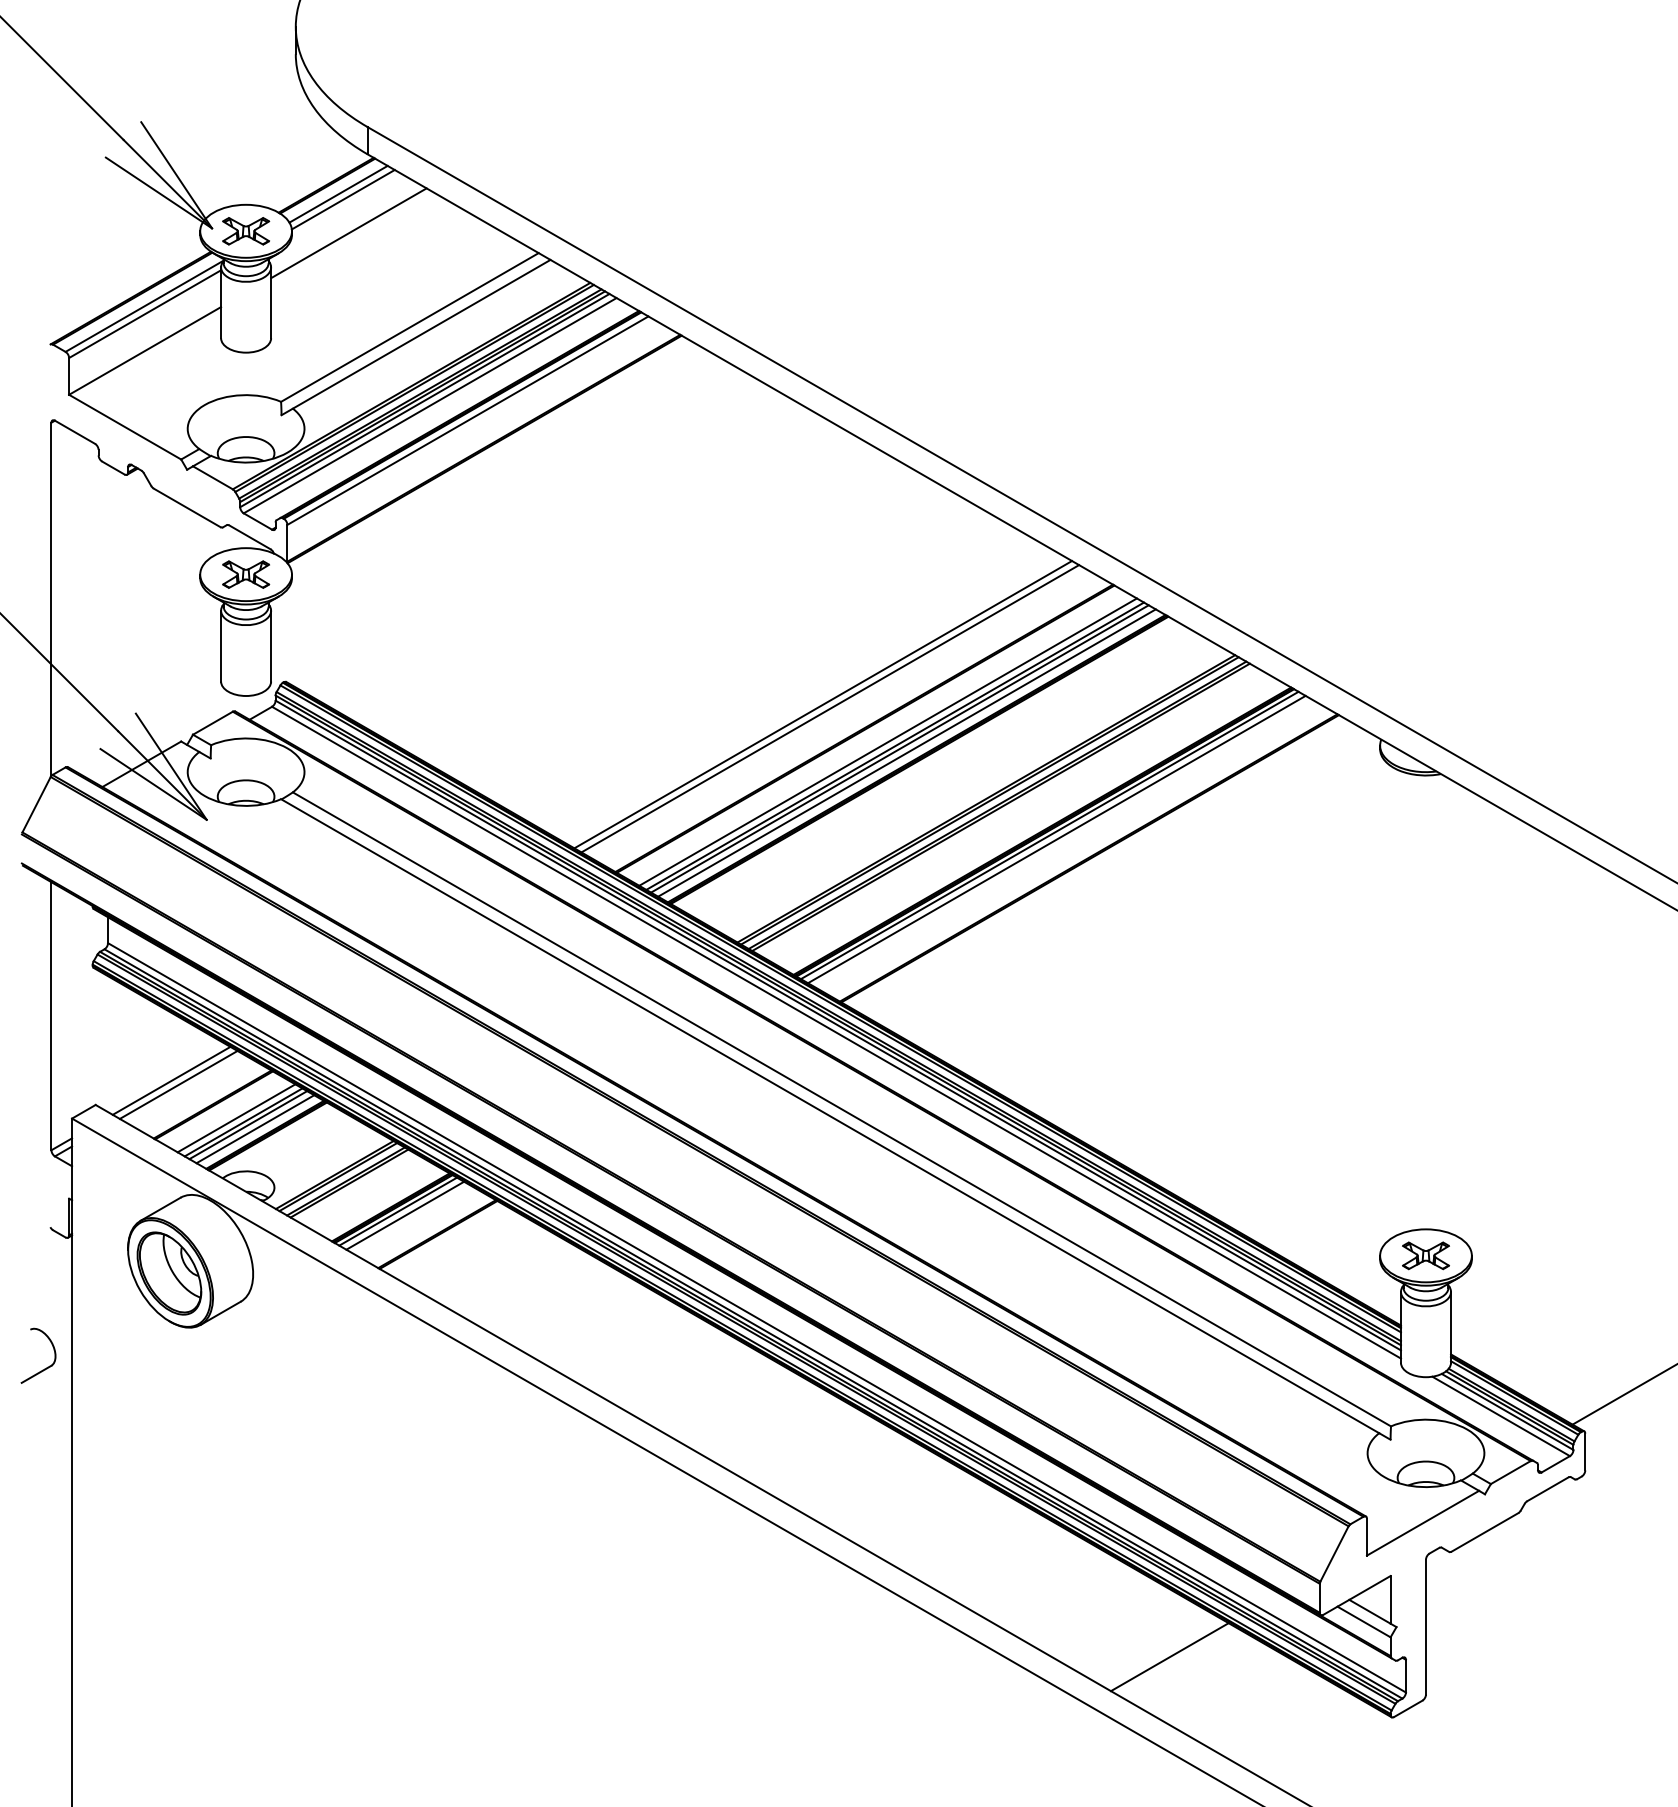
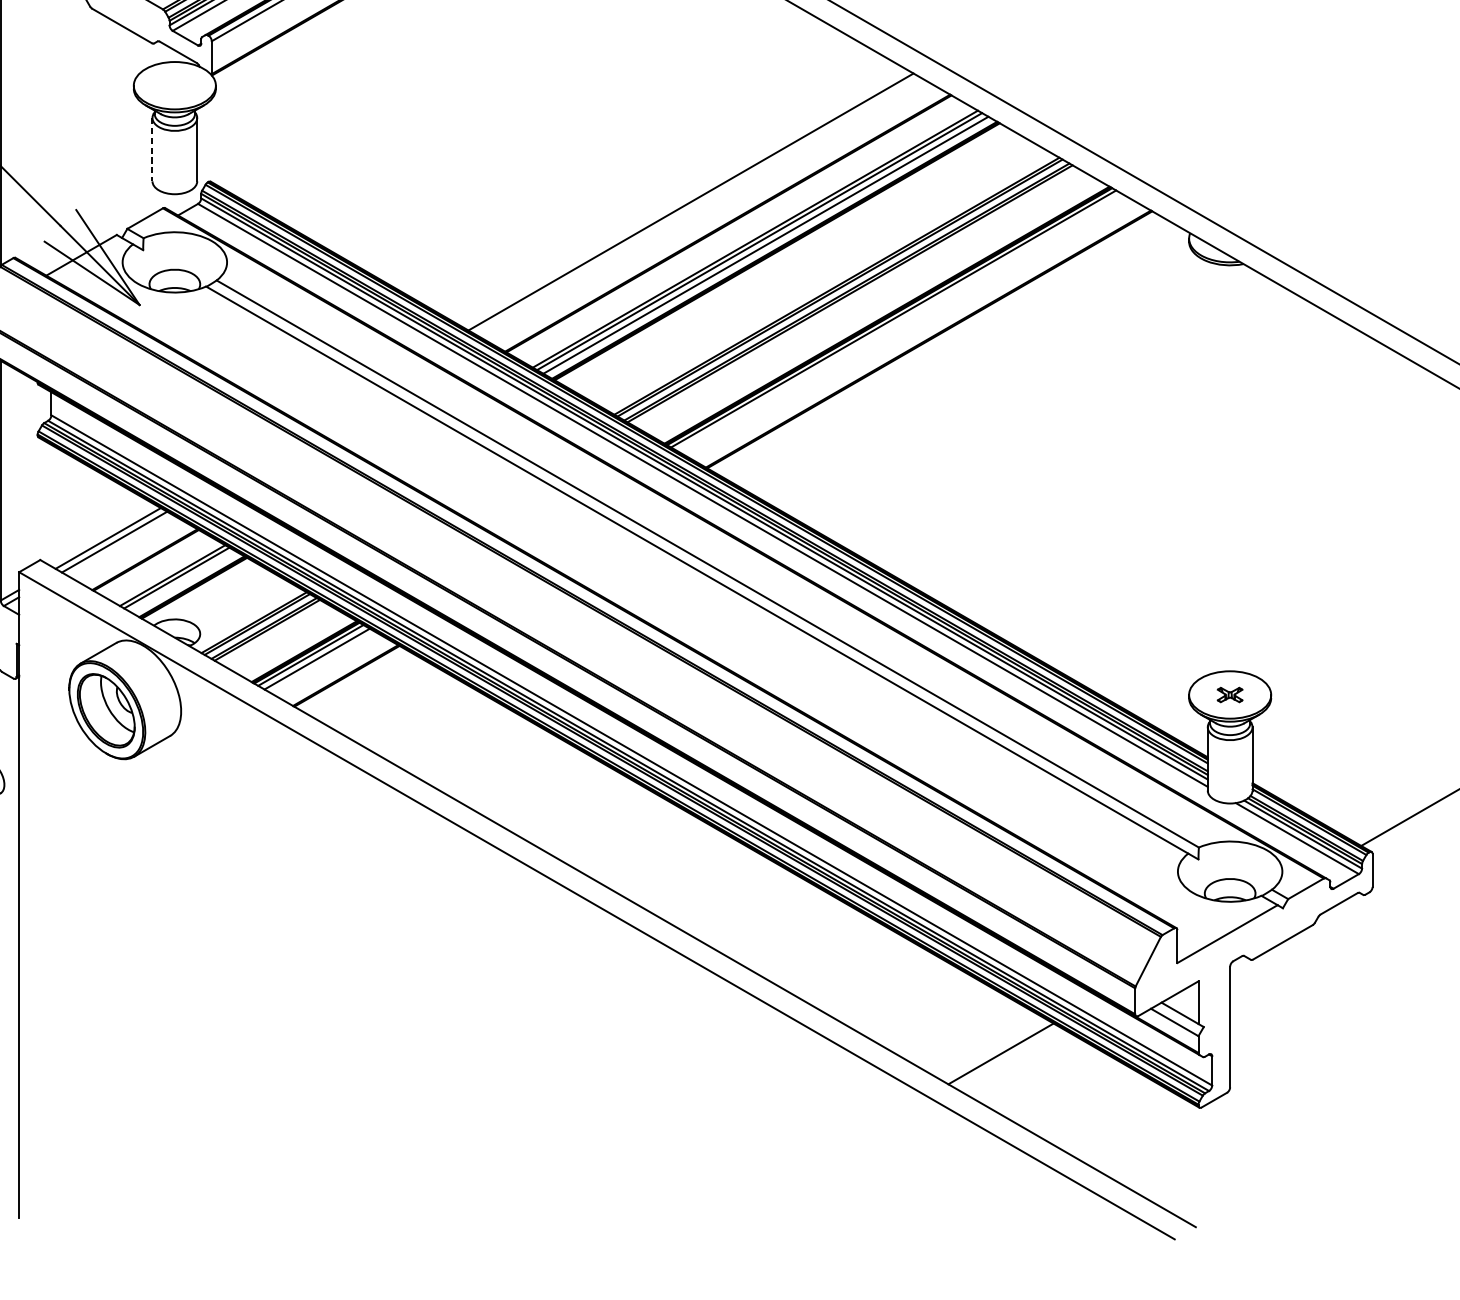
part: (246, 574) -> (175, 85), removed
line: (221, 646) -> (152, 149), solid -> dashed
line: (830, 708) -> (697, 205), removed
line: (887, 741) -> (748, 234), removed
line: (1056, 839) -> (899, 322), removed
line: (236, 1118) -> (166, 572), removed
line: (255, 1129) -> (183, 581), removed
part: (1425, 1255) -> (1229, 694), size x0.6

